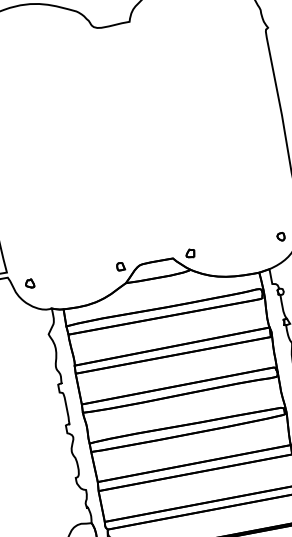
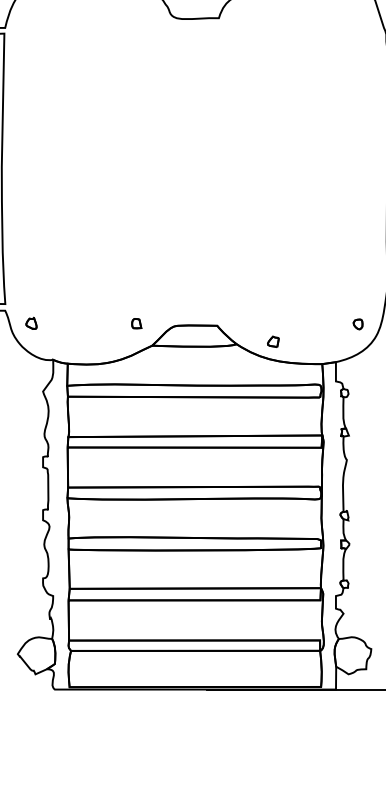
part: (190, 253) -> (273, 341), moved
part: (120, 266) -> (136, 323), moved

